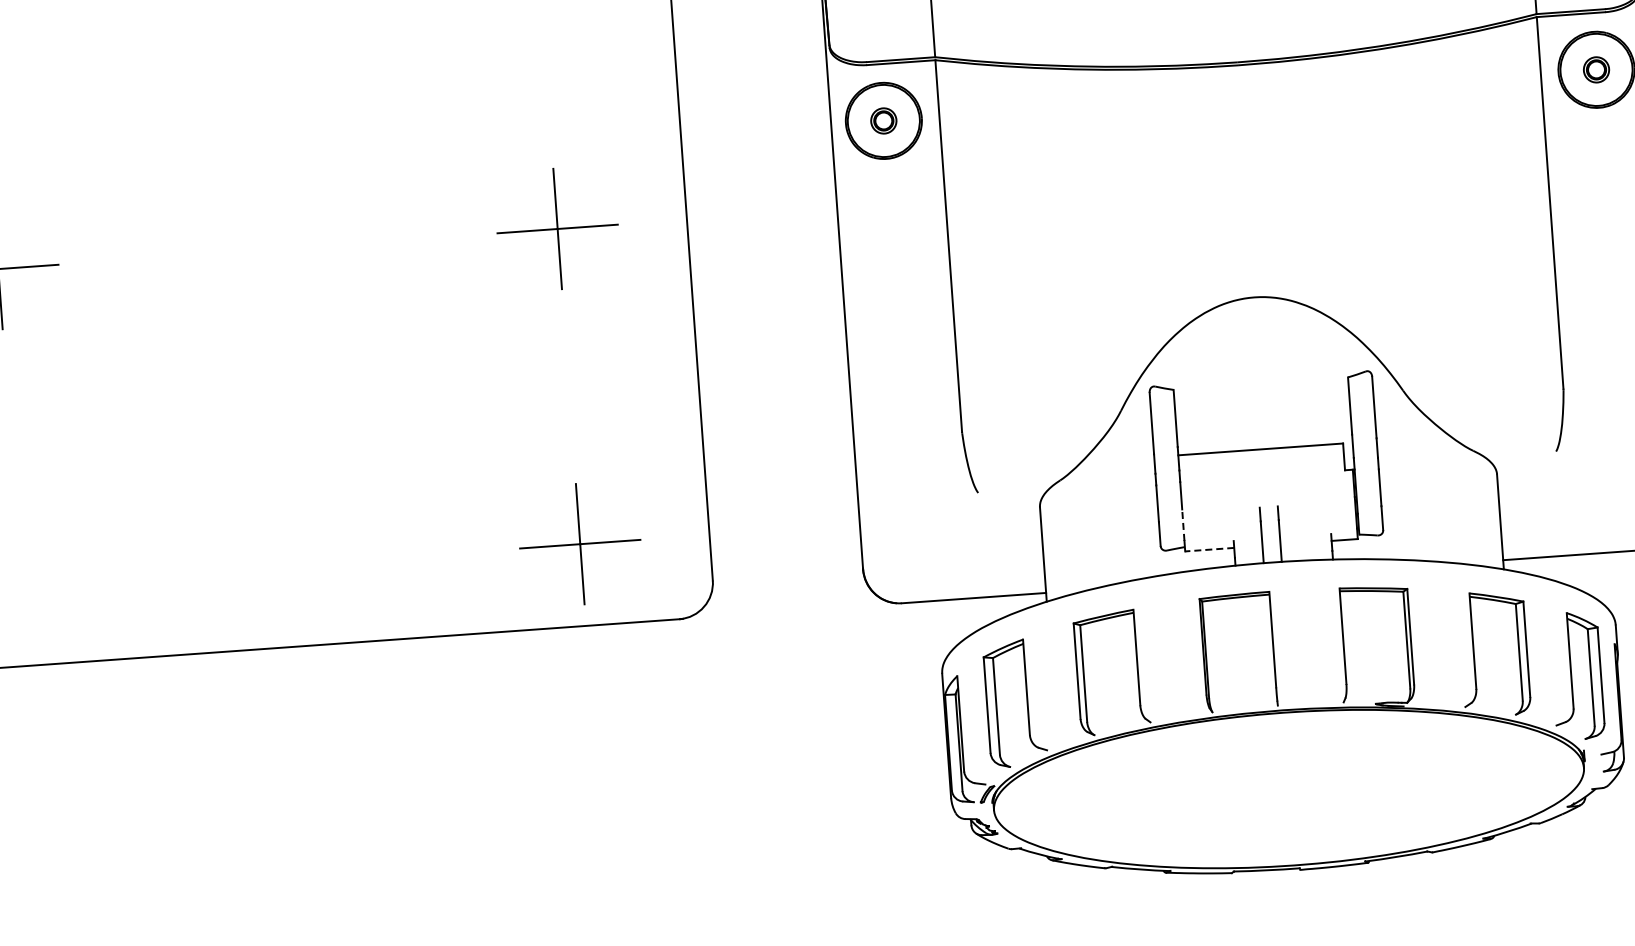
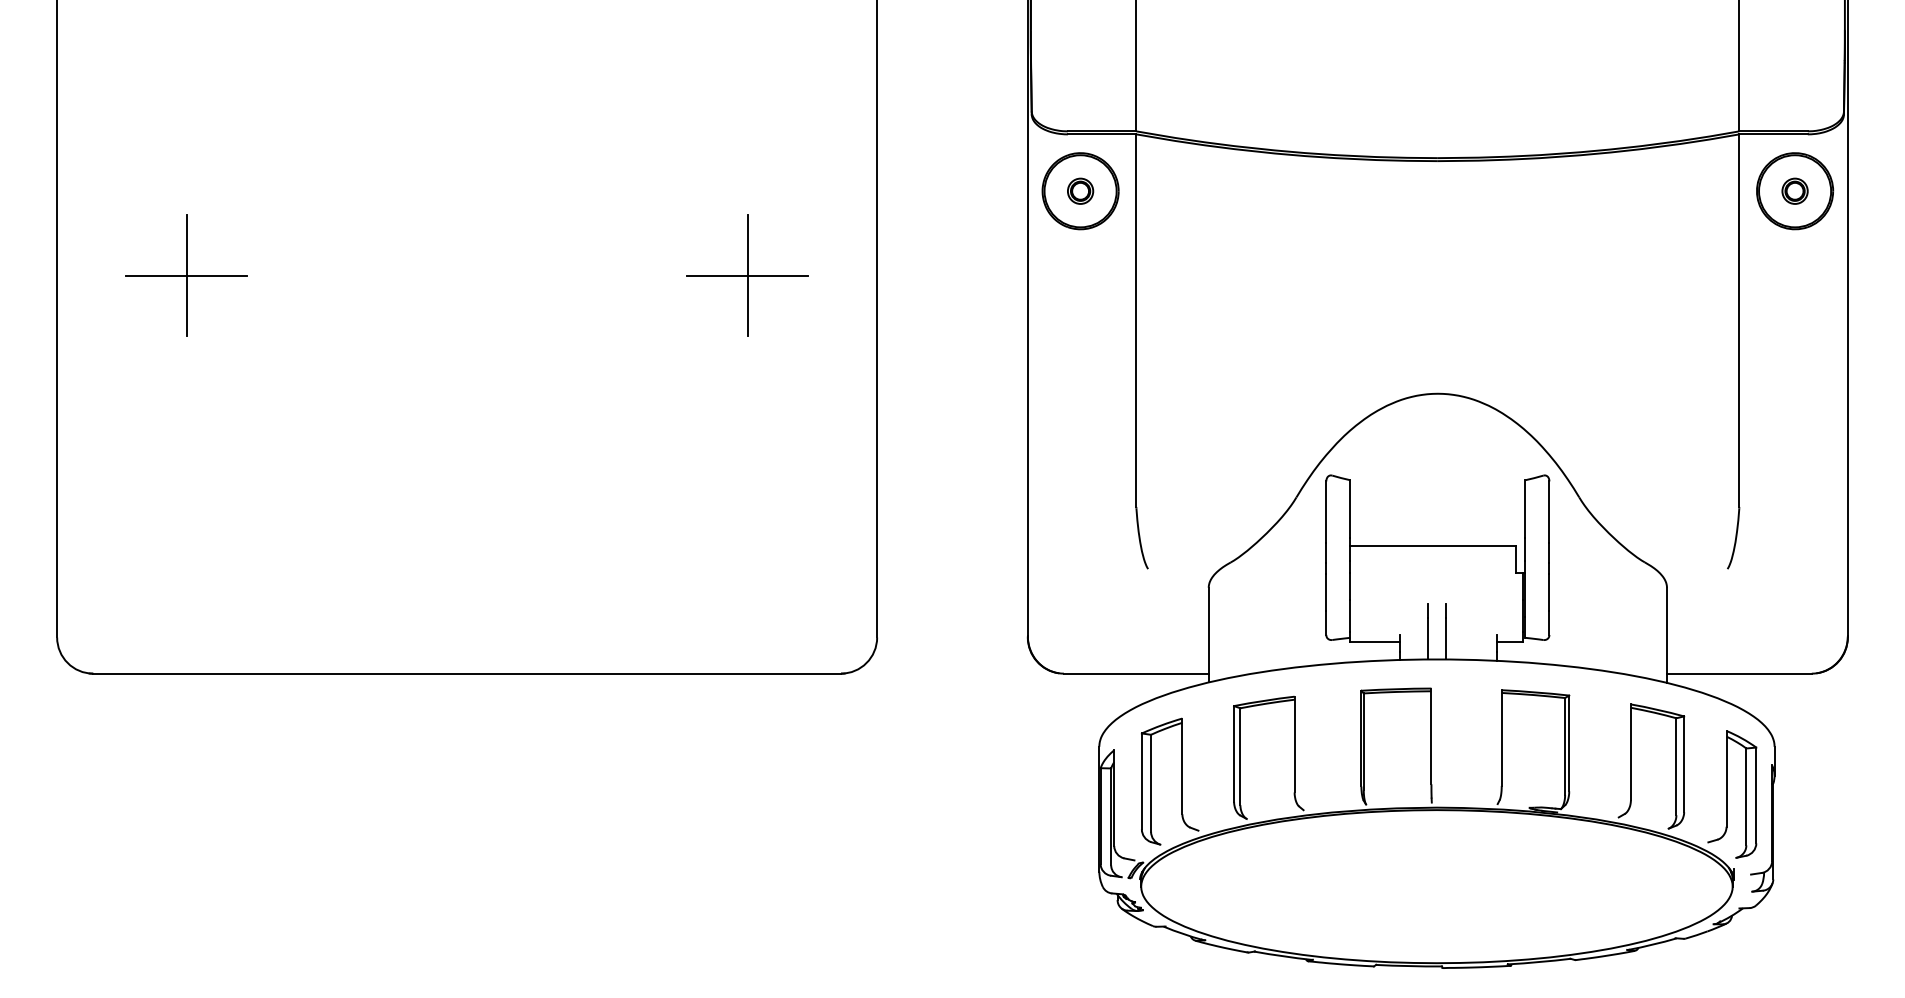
line: (1183, 524) -> (1350, 615), dashed -> solid
part: (580, 543) -> (747, 591), removed
line: (1209, 550) -> (1374, 642), dashed -> solid

